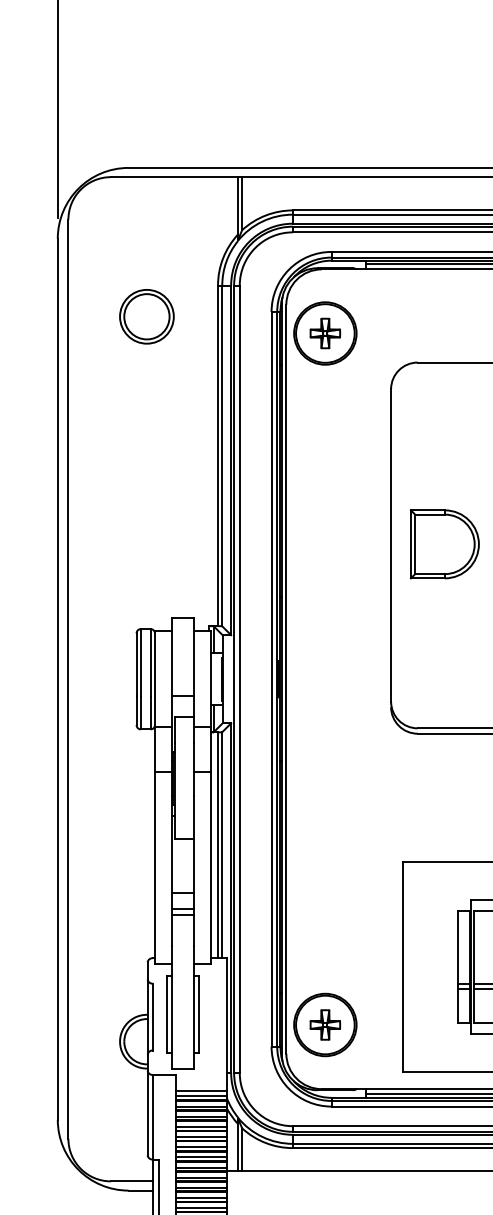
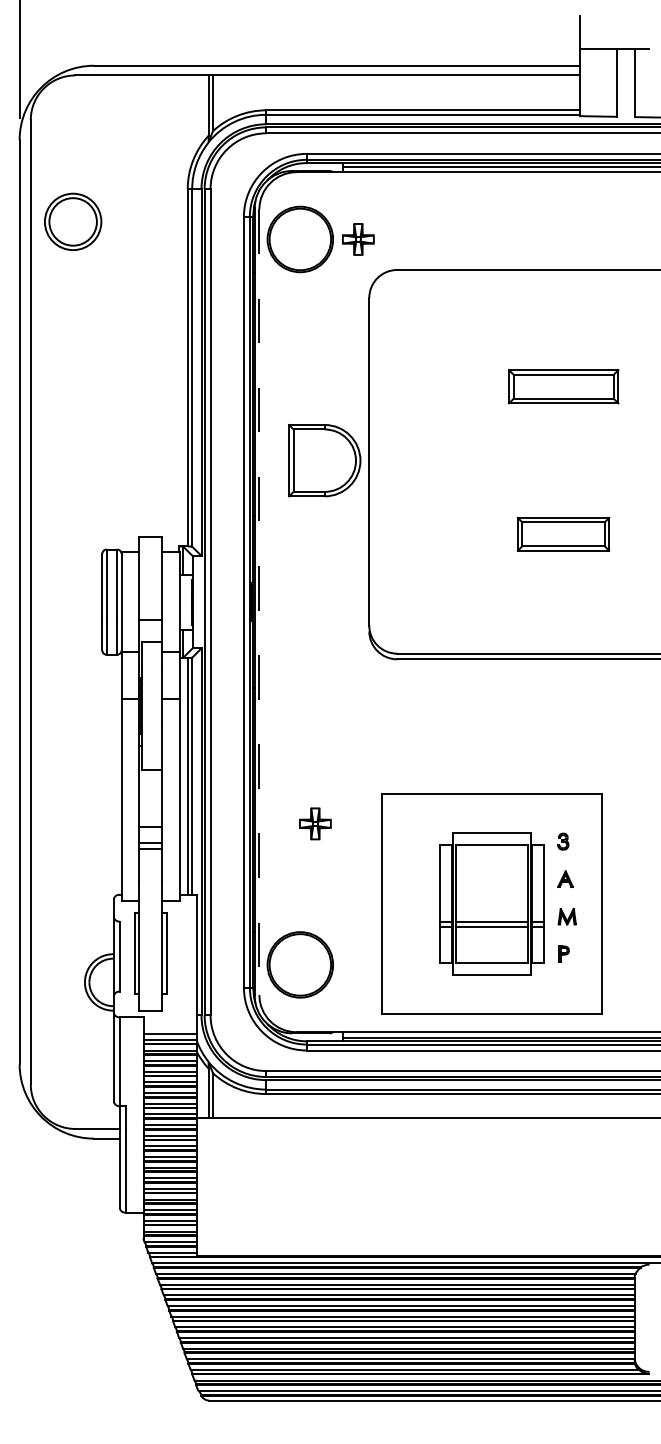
part: (147, 316) -> (73, 221), moved
part: (325, 333) -> (358, 239), moved
part: (444, 544) -> (324, 460), moved
line: (286, 679) -> (259, 602), solid -> dashed
part: (325, 1024) -> (315, 823), moved

